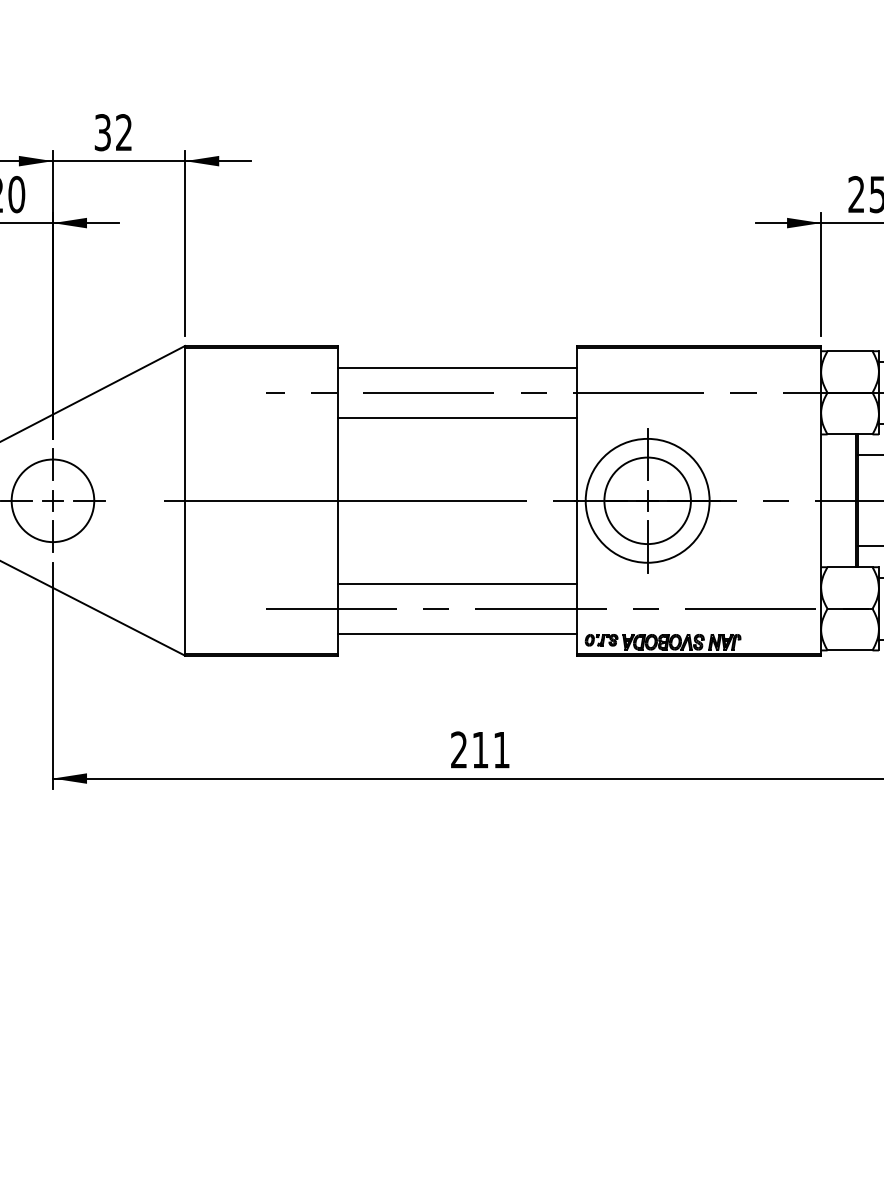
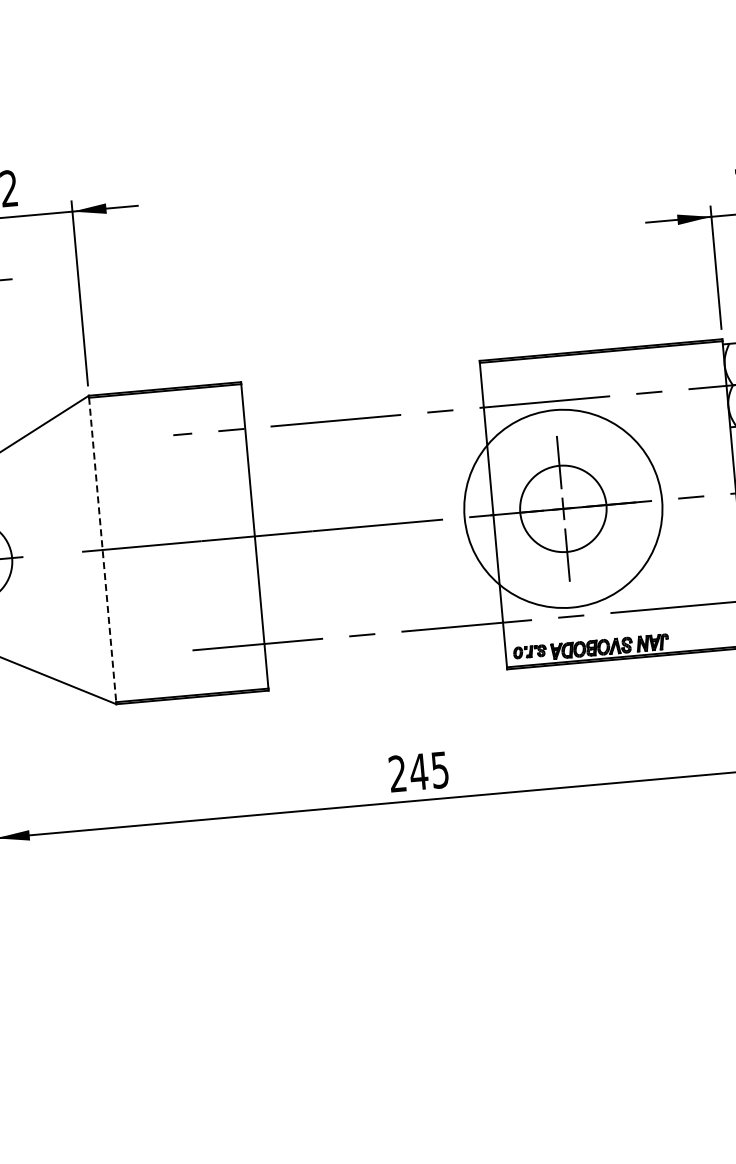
line: (457, 368) -> (362, 393), removed
line: (457, 417) -> (366, 442), removed
line: (185, 500) -> (103, 549), solid -> dashed
circle: (647, 500) -> (563, 508), size x1.6
line: (457, 584) -> (381, 609), removed
line: (457, 633) -> (385, 657), removed
text: (490, 750) -> (429, 771), 211 -> 245

